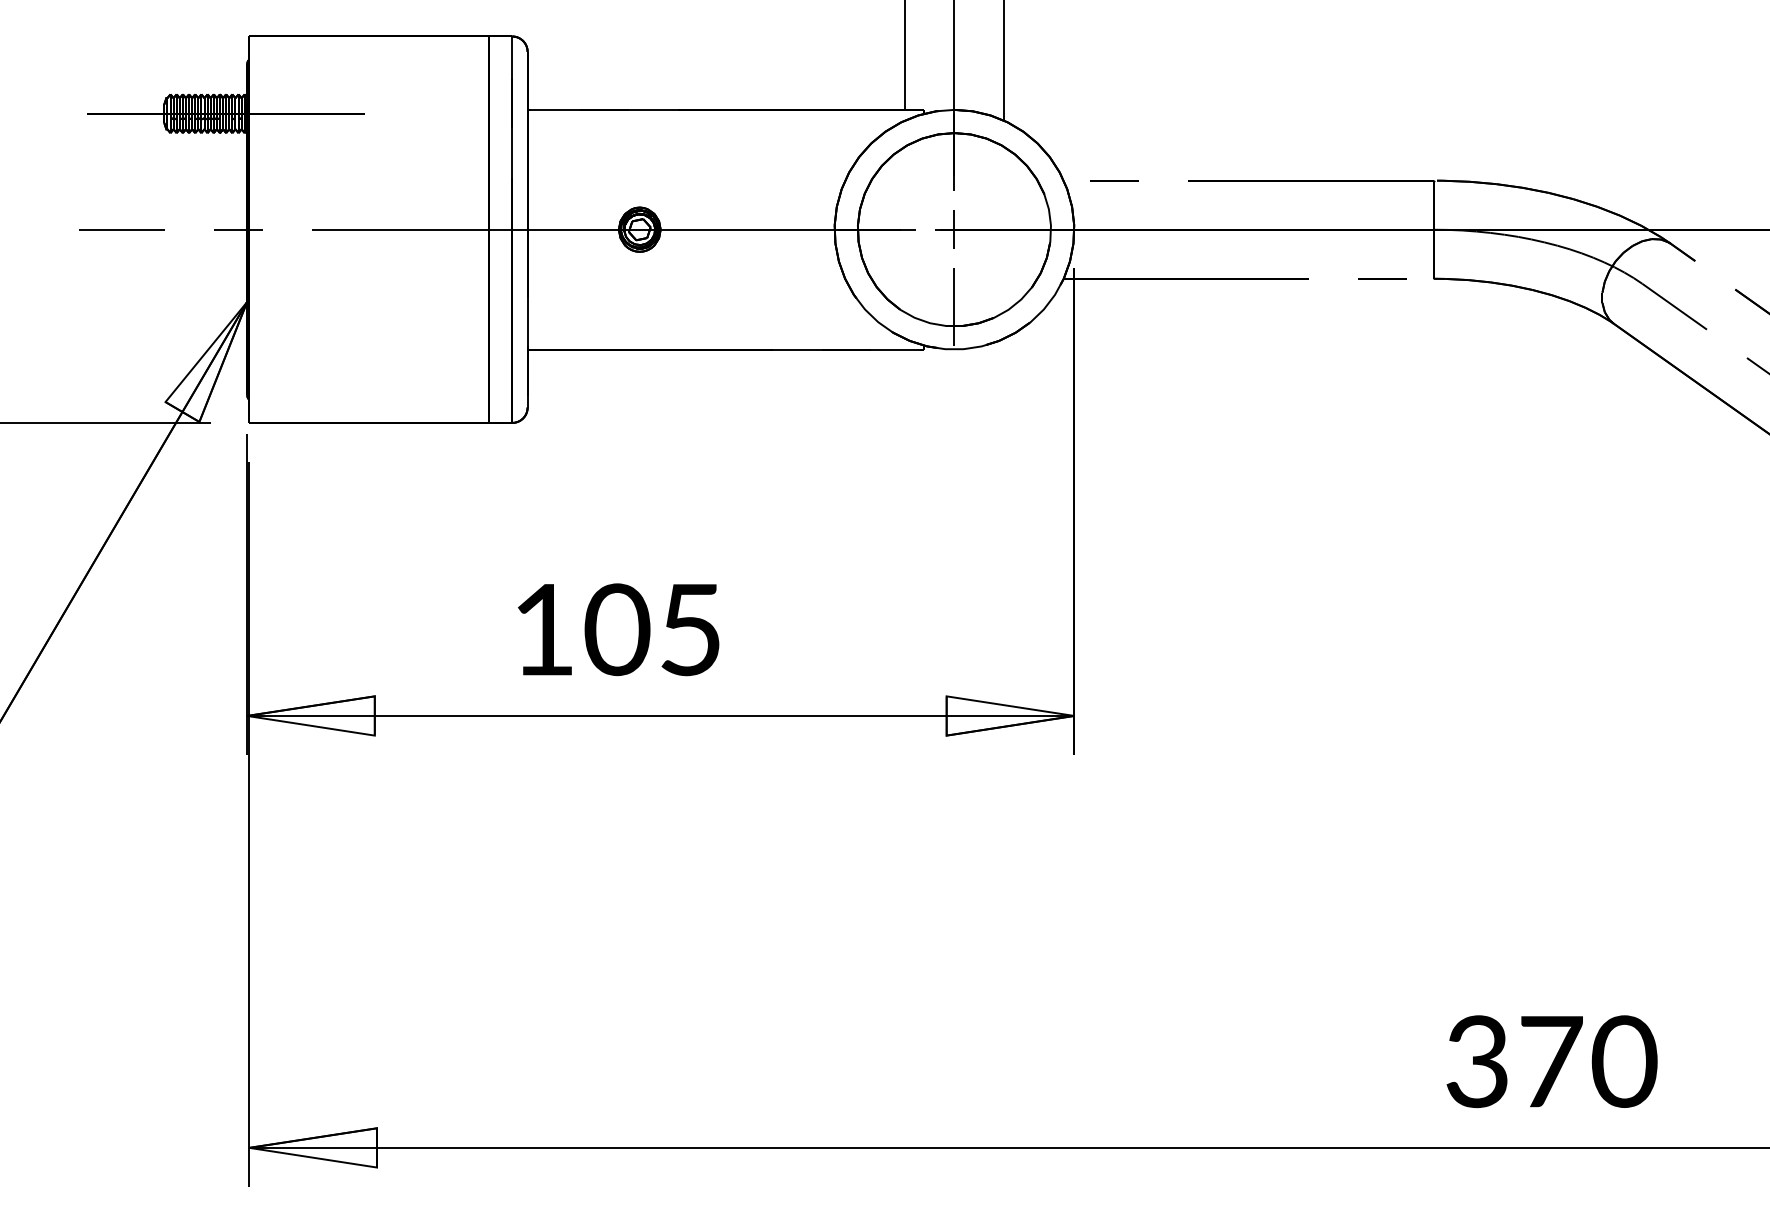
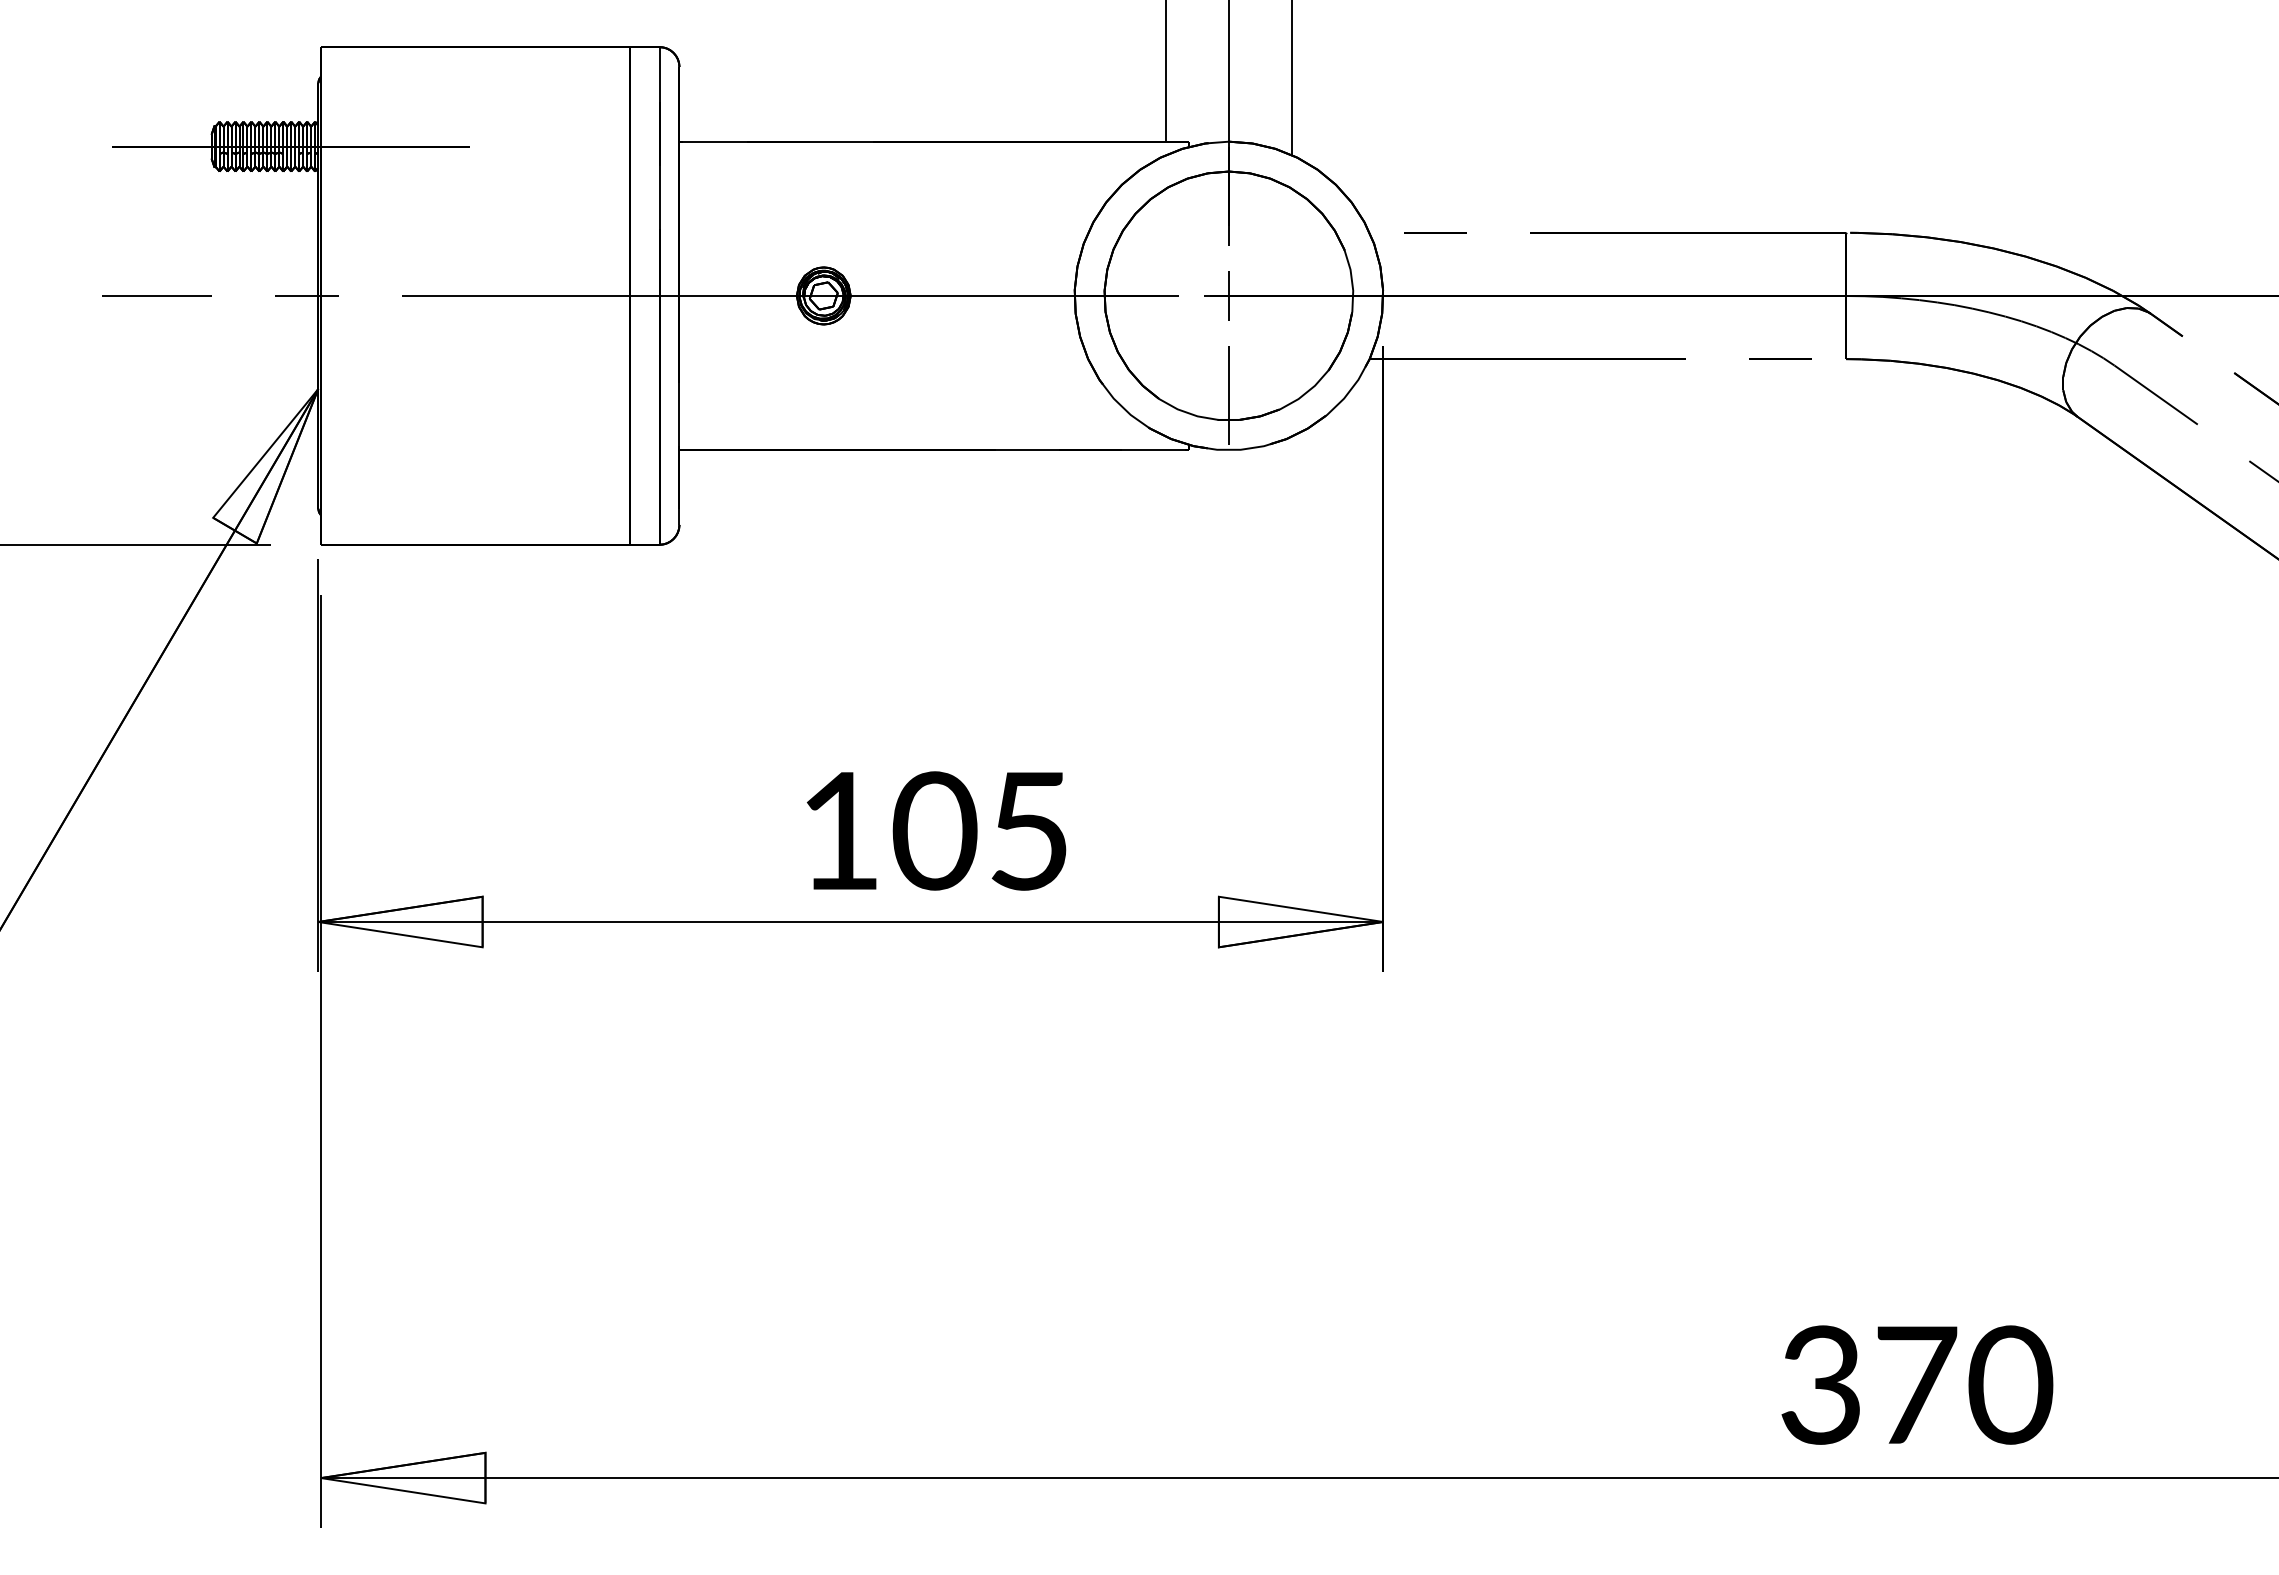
text: (618, 629) -> (936, 830), moved
text: (1552, 1061) -> (1917, 1384), moved

